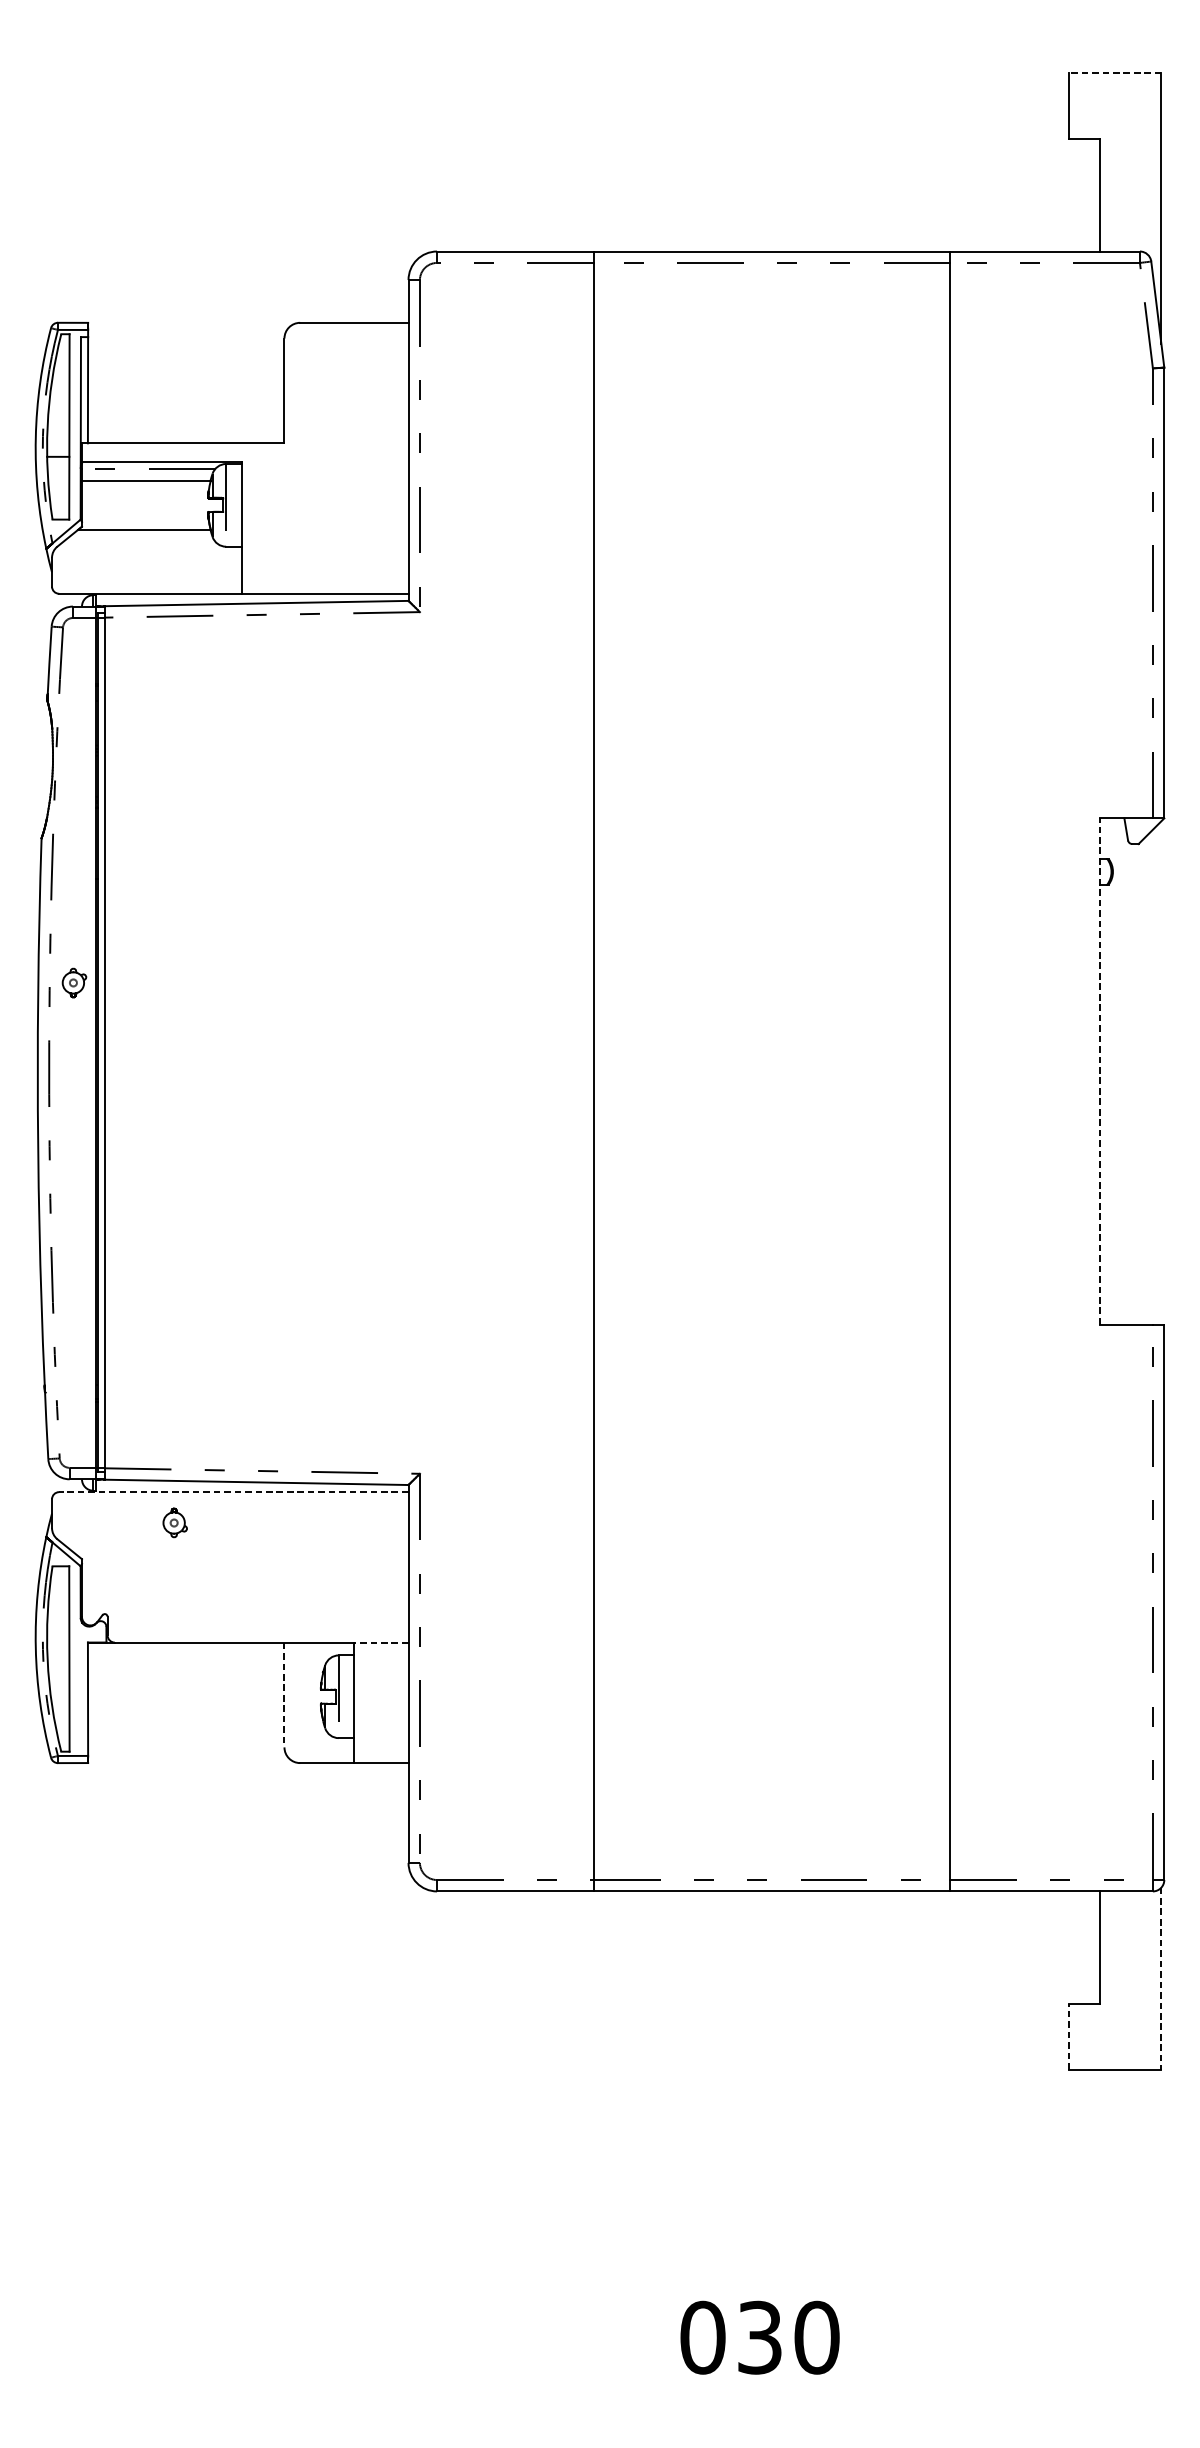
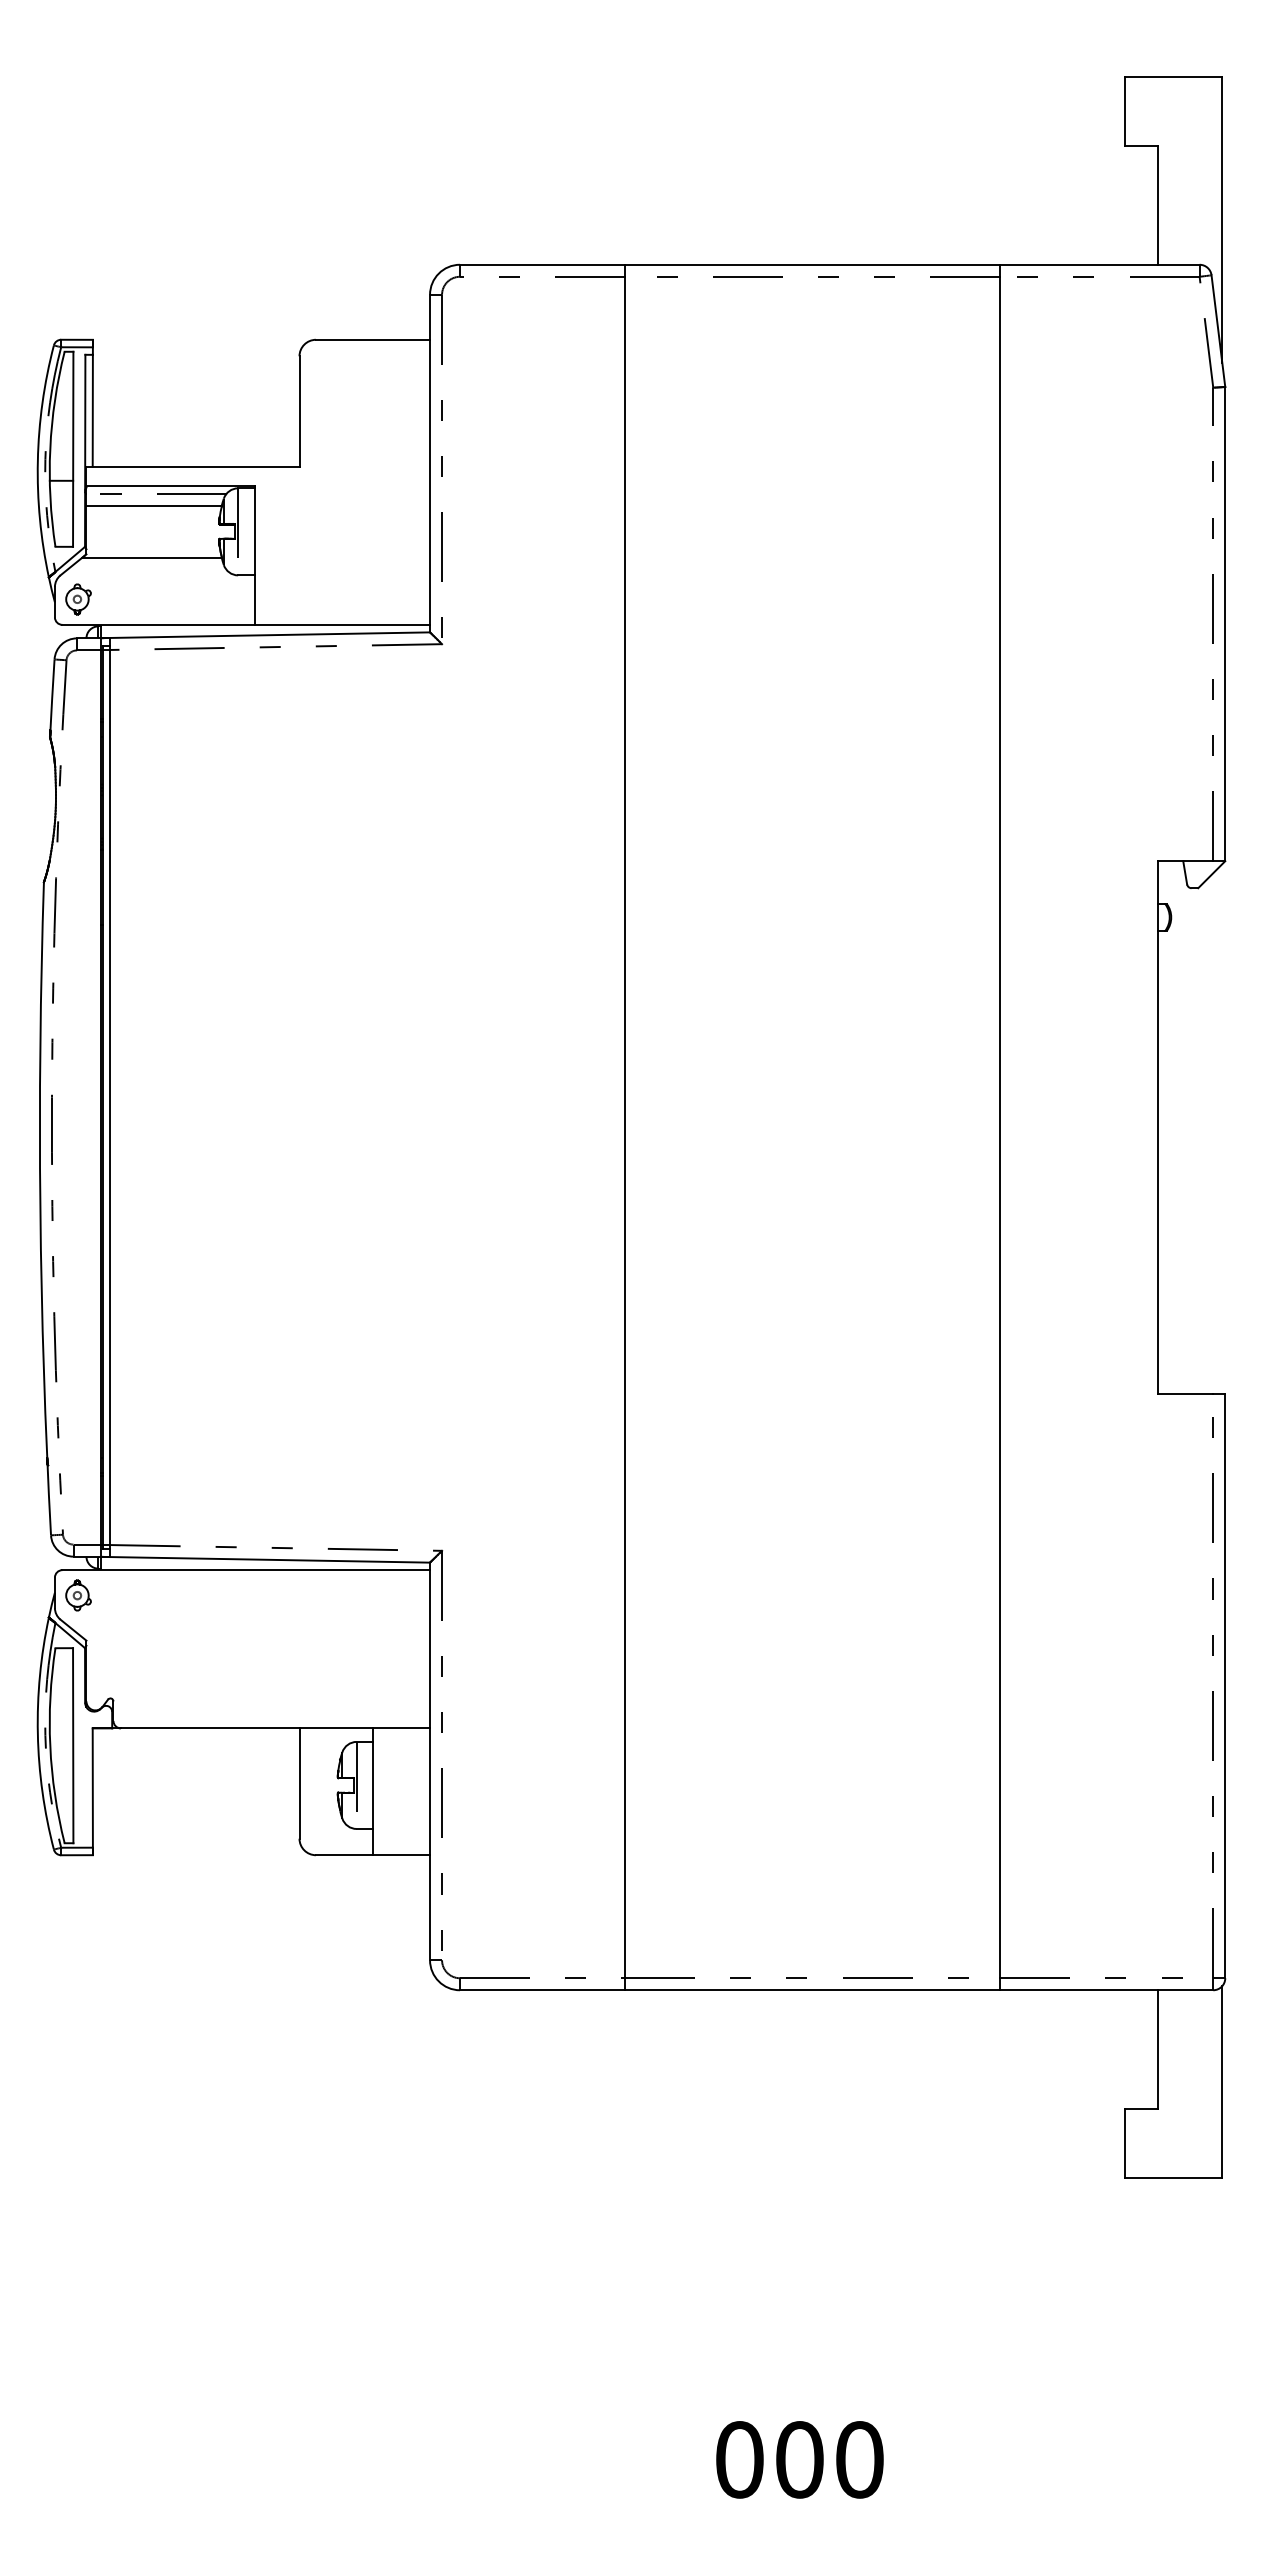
line: (1115, 73) -> (1173, 77), dashed -> solid
part: (74, 983) -> (78, 599), moved
line: (1099, 1071) -> (1157, 1127), dashed -> solid
line: (234, 1492) -> (246, 1570), dashed -> solid
part: (175, 1522) -> (78, 1595), moved
line: (381, 1642) -> (401, 1728), dashed -> solid
line: (284, 1695) -> (299, 1784), dashed -> solid
line: (1161, 1978) -> (1222, 2081), dashed -> solid
line: (1068, 2036) -> (1124, 2142), dashed -> solid
text: (759, 2337) -> (799, 2459), 030 -> 000

